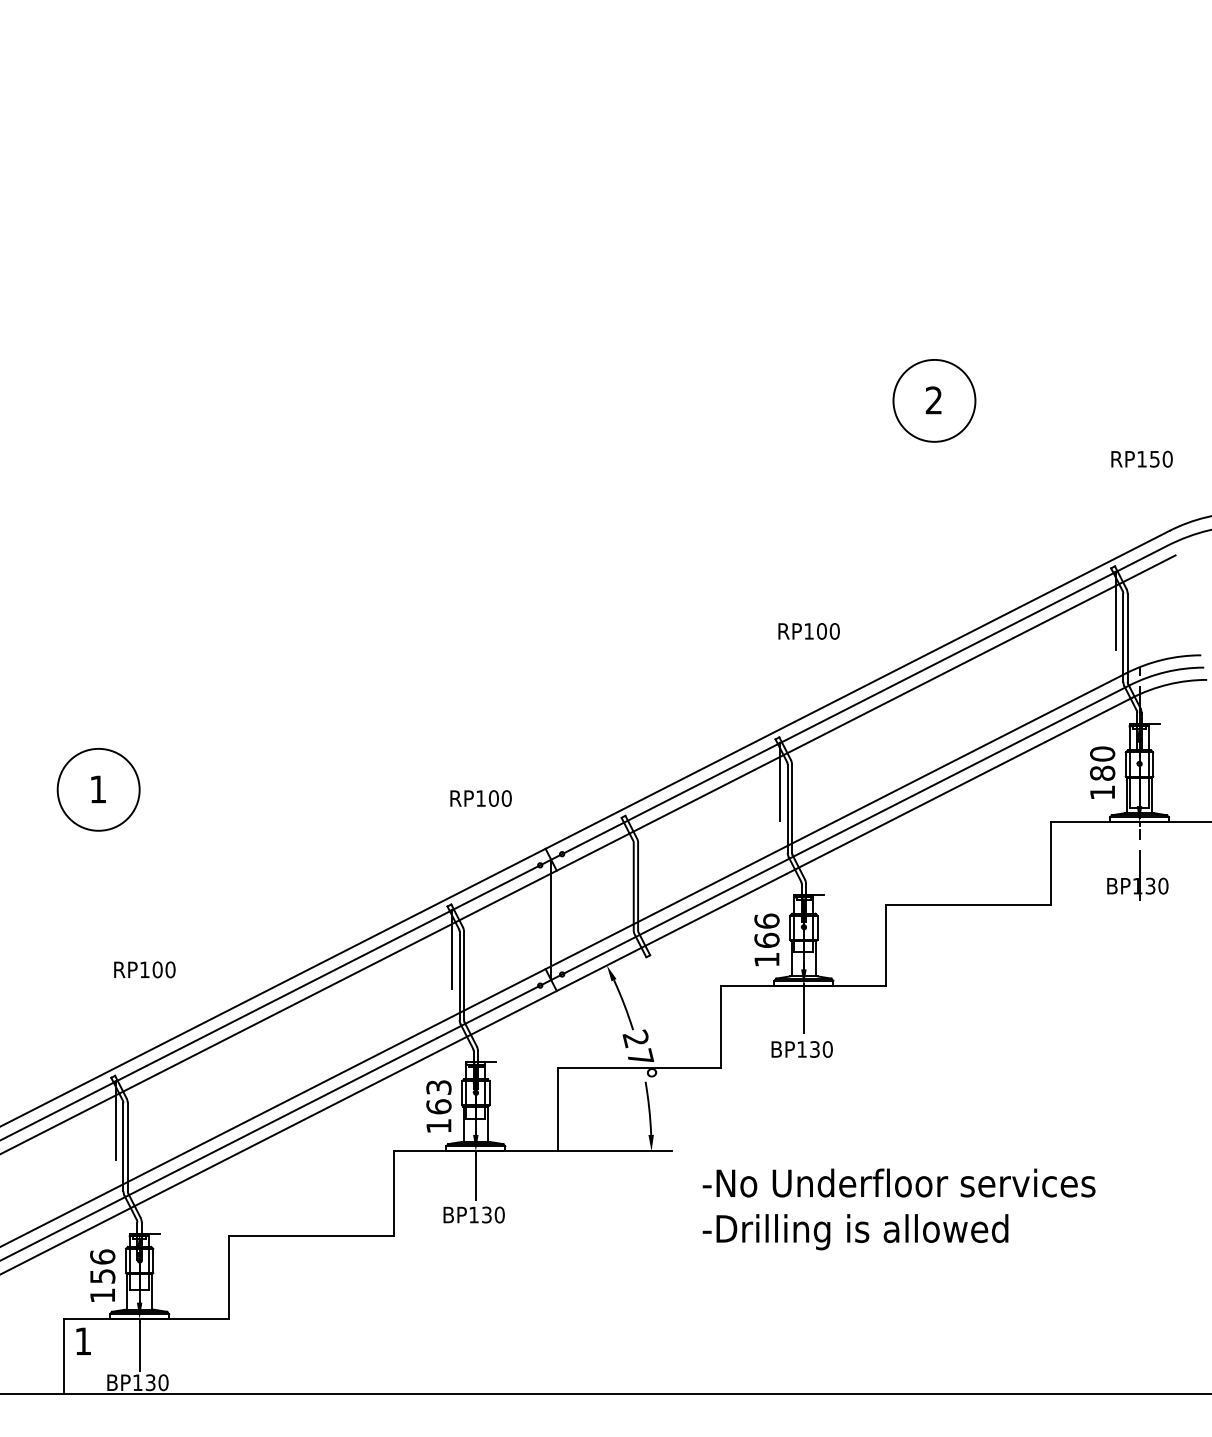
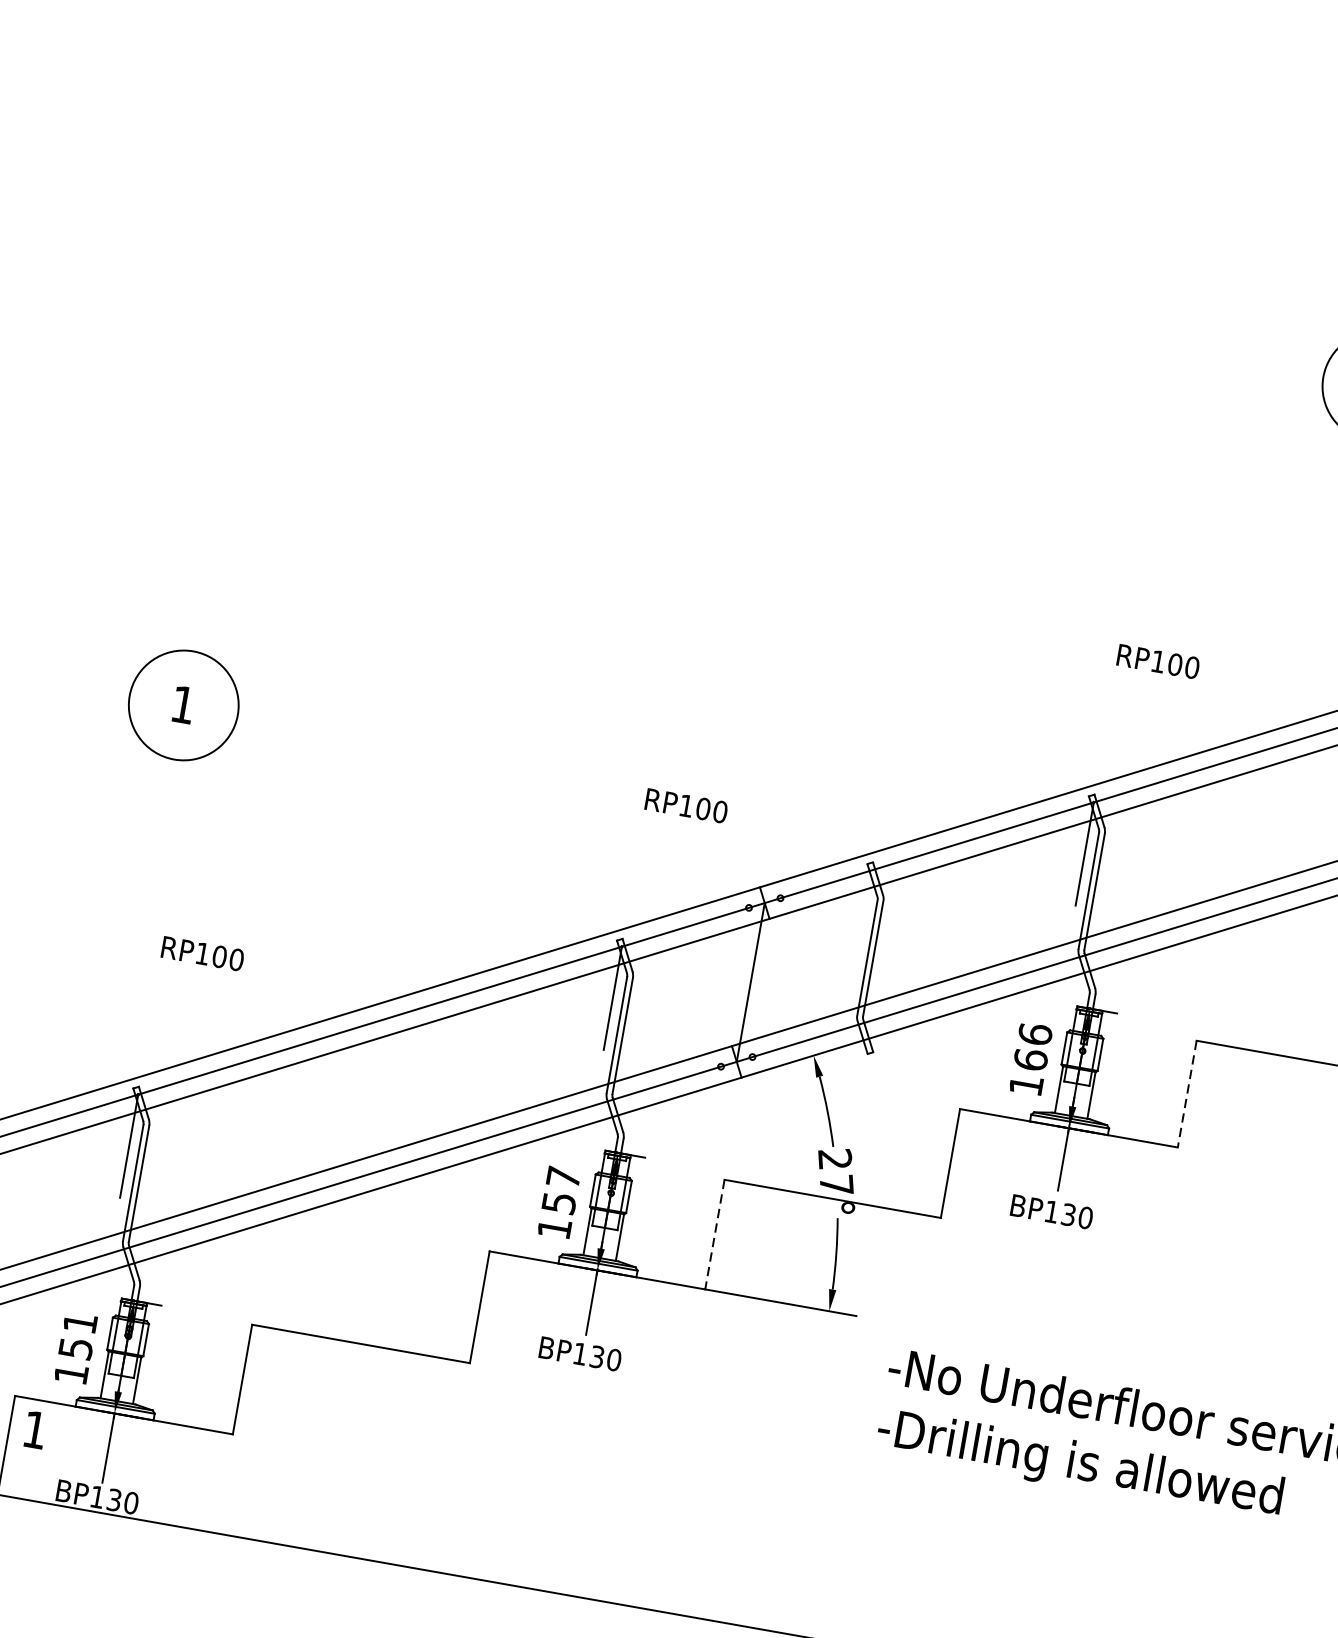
line: (886, 945) -> (1187, 1094), solid -> dashed
text: (438, 1097) -> (560, 1190), 163 -> 157
line: (557, 1109) -> (714, 1234), solid -> dashed
text: (102, 1256) -> (80, 1322), 156 -> 151

